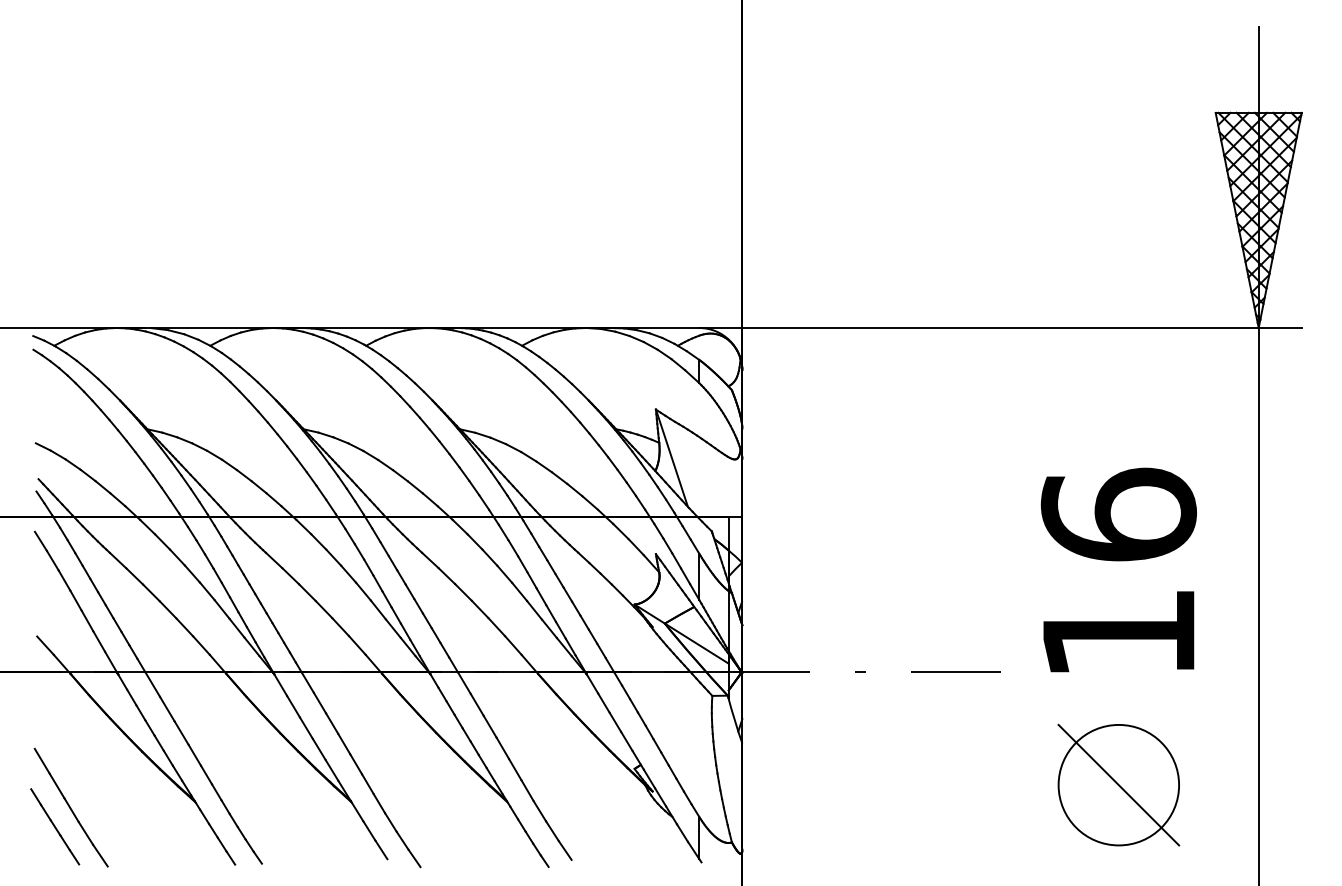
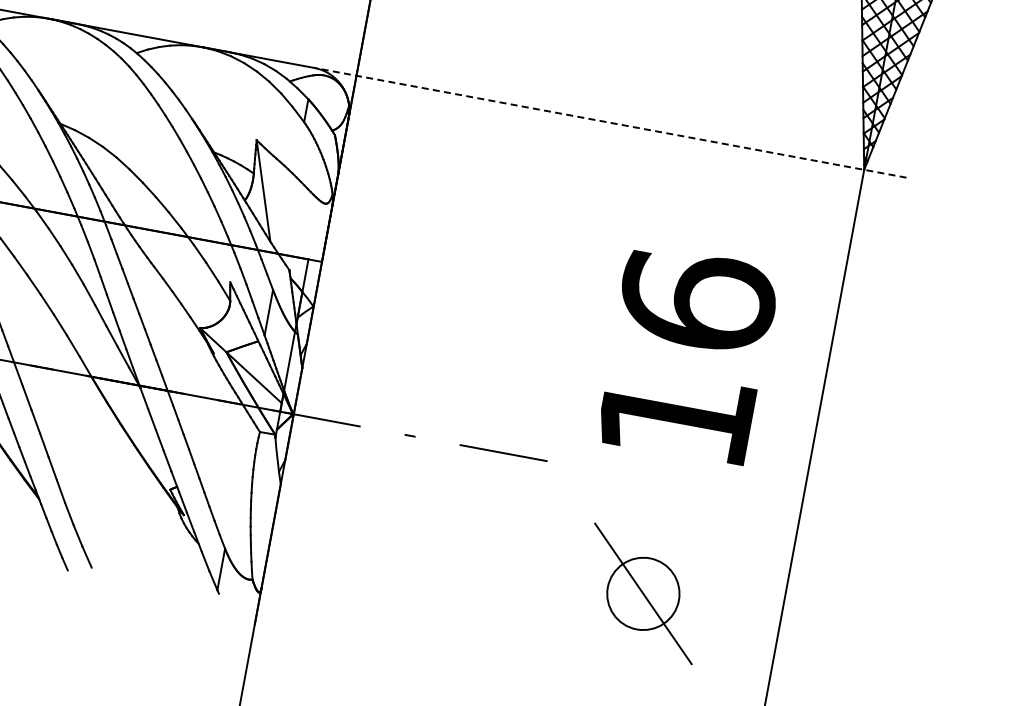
line: (1000, 328) -> (610, 123), solid -> dashed
text: (1118, 569) -> (687, 354), moved
circle: (1118, 784) -> (643, 593), size x0.6

